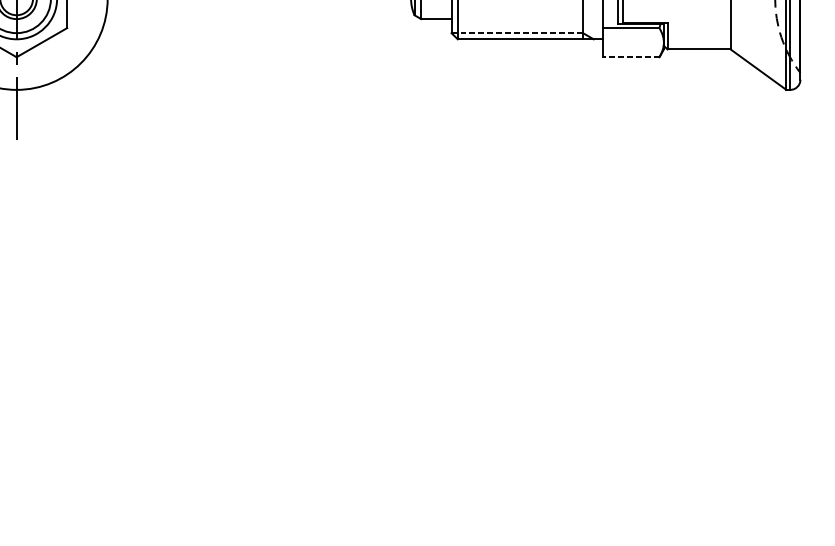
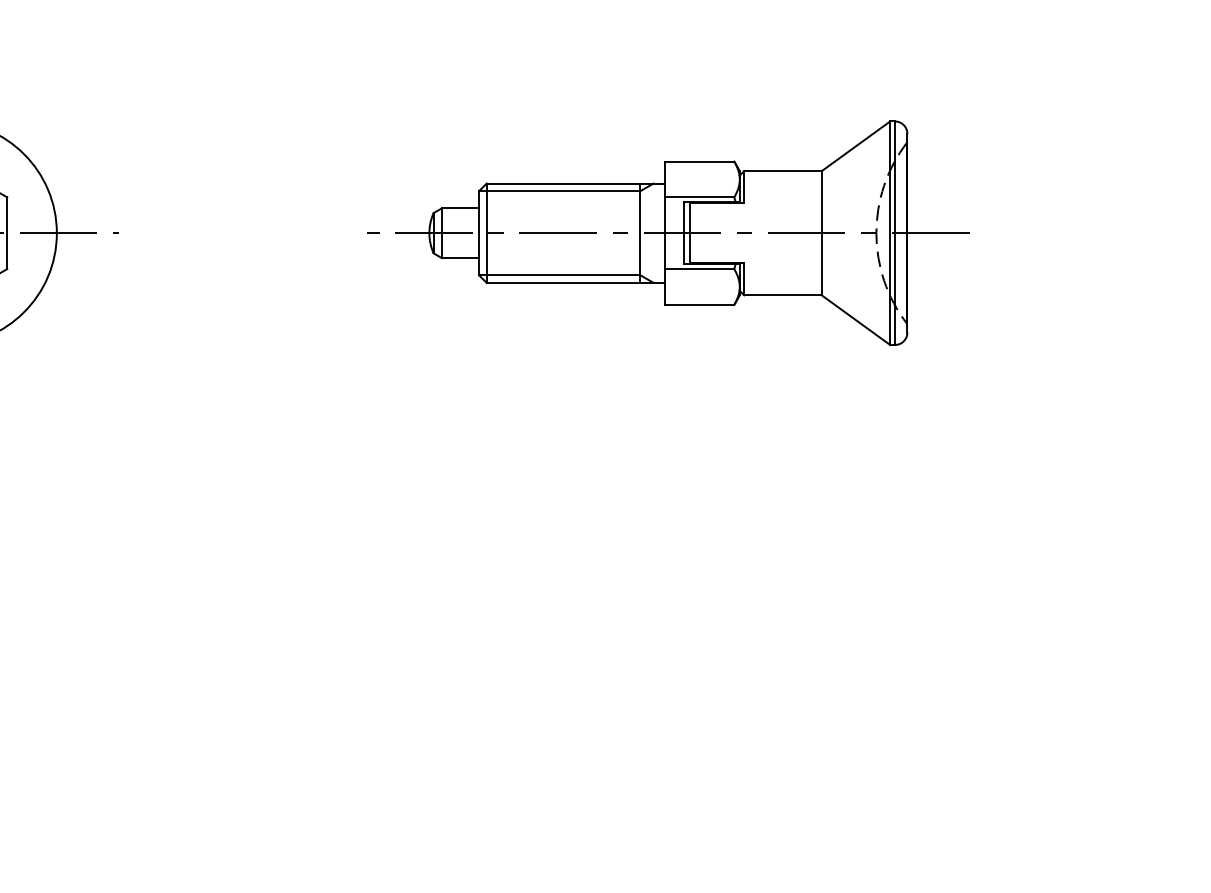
line: (517, 33) -> (559, 275), dashed -> solid
line: (631, 56) -> (699, 304), dashed -> solid

